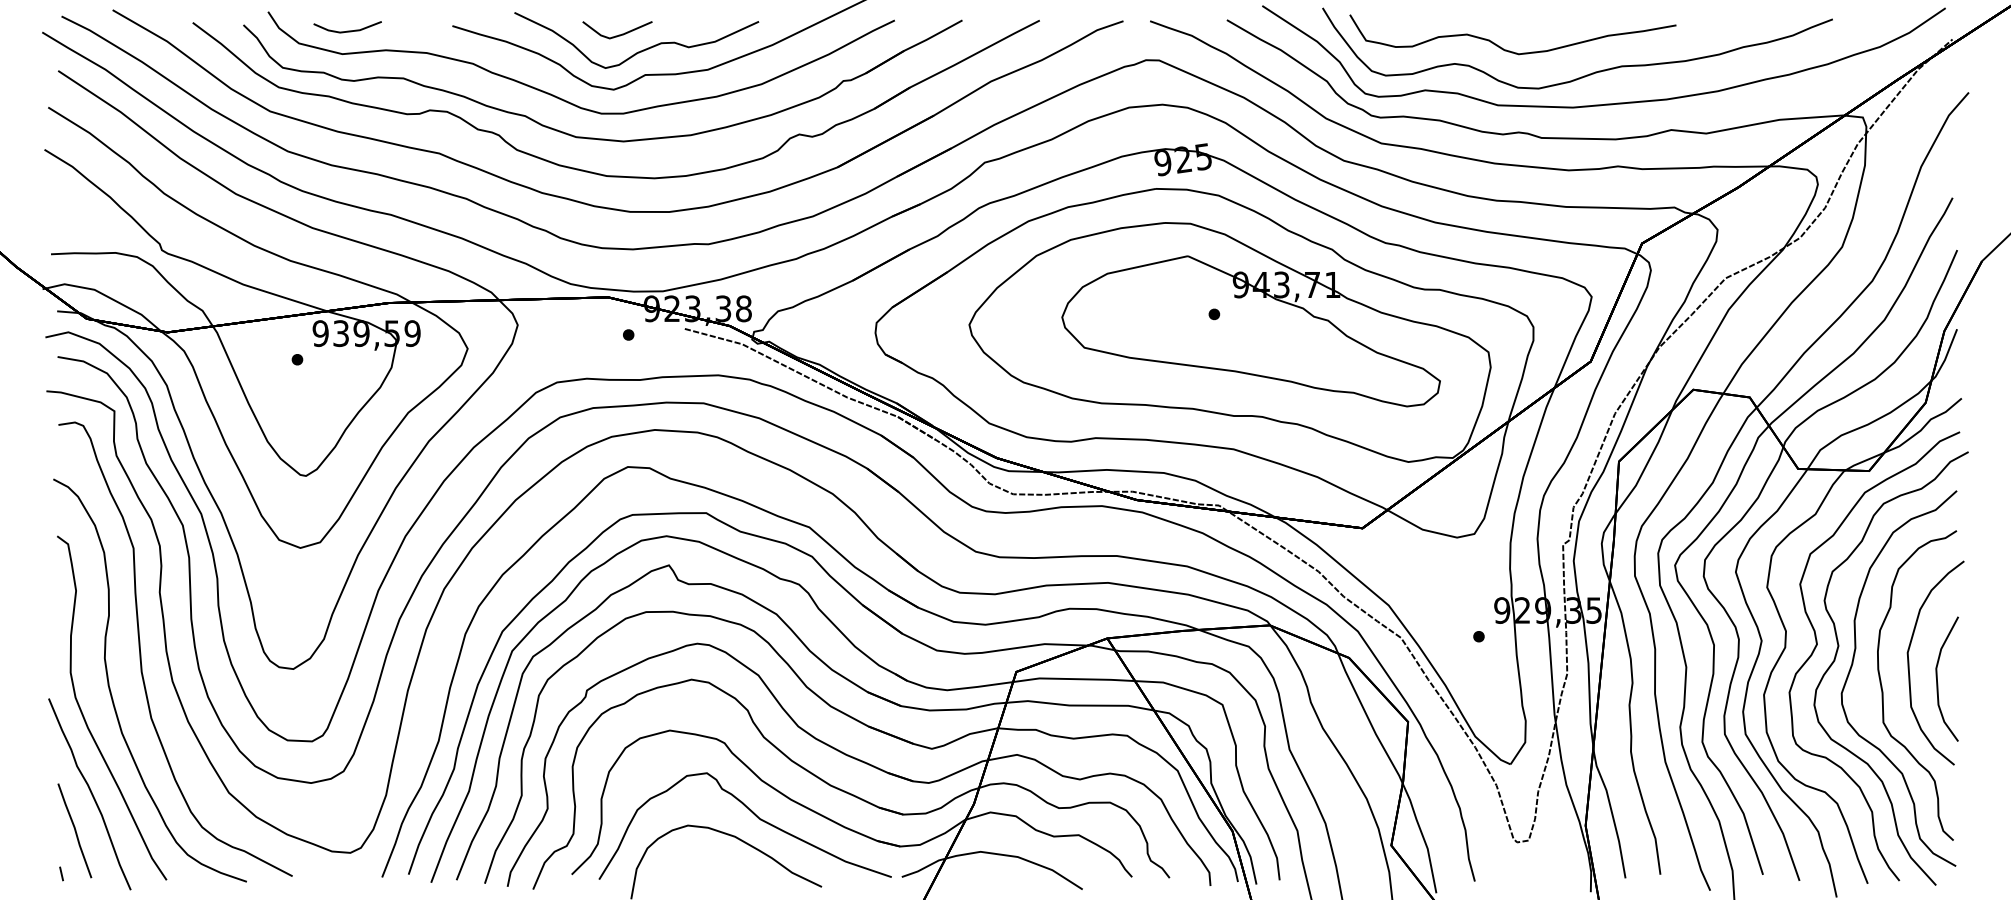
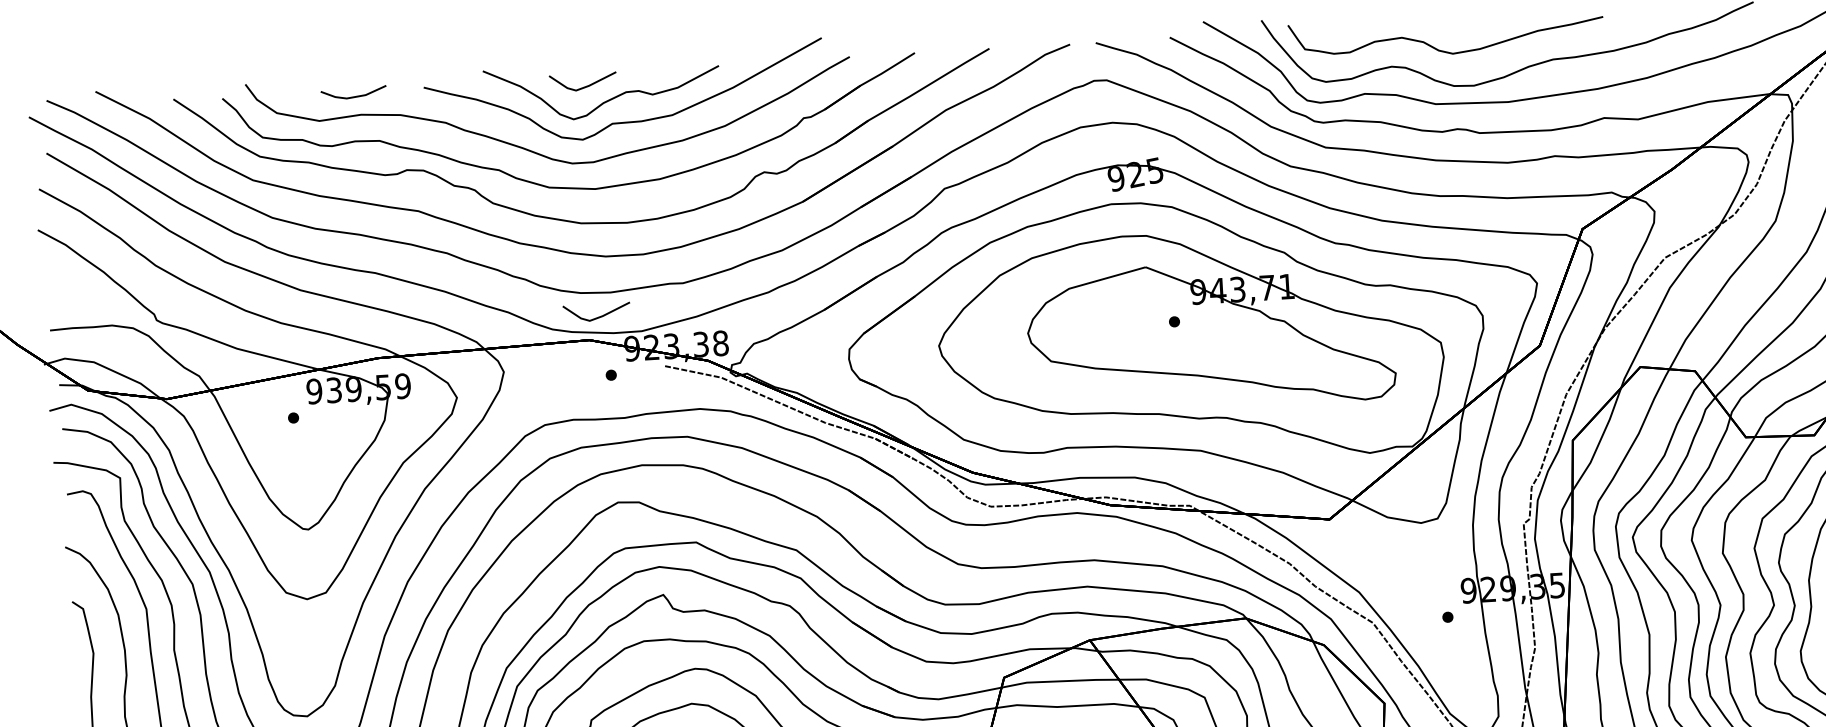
line: (347, 30) -> (353, 96), moved
line: (618, 273) -> (597, 316), added

